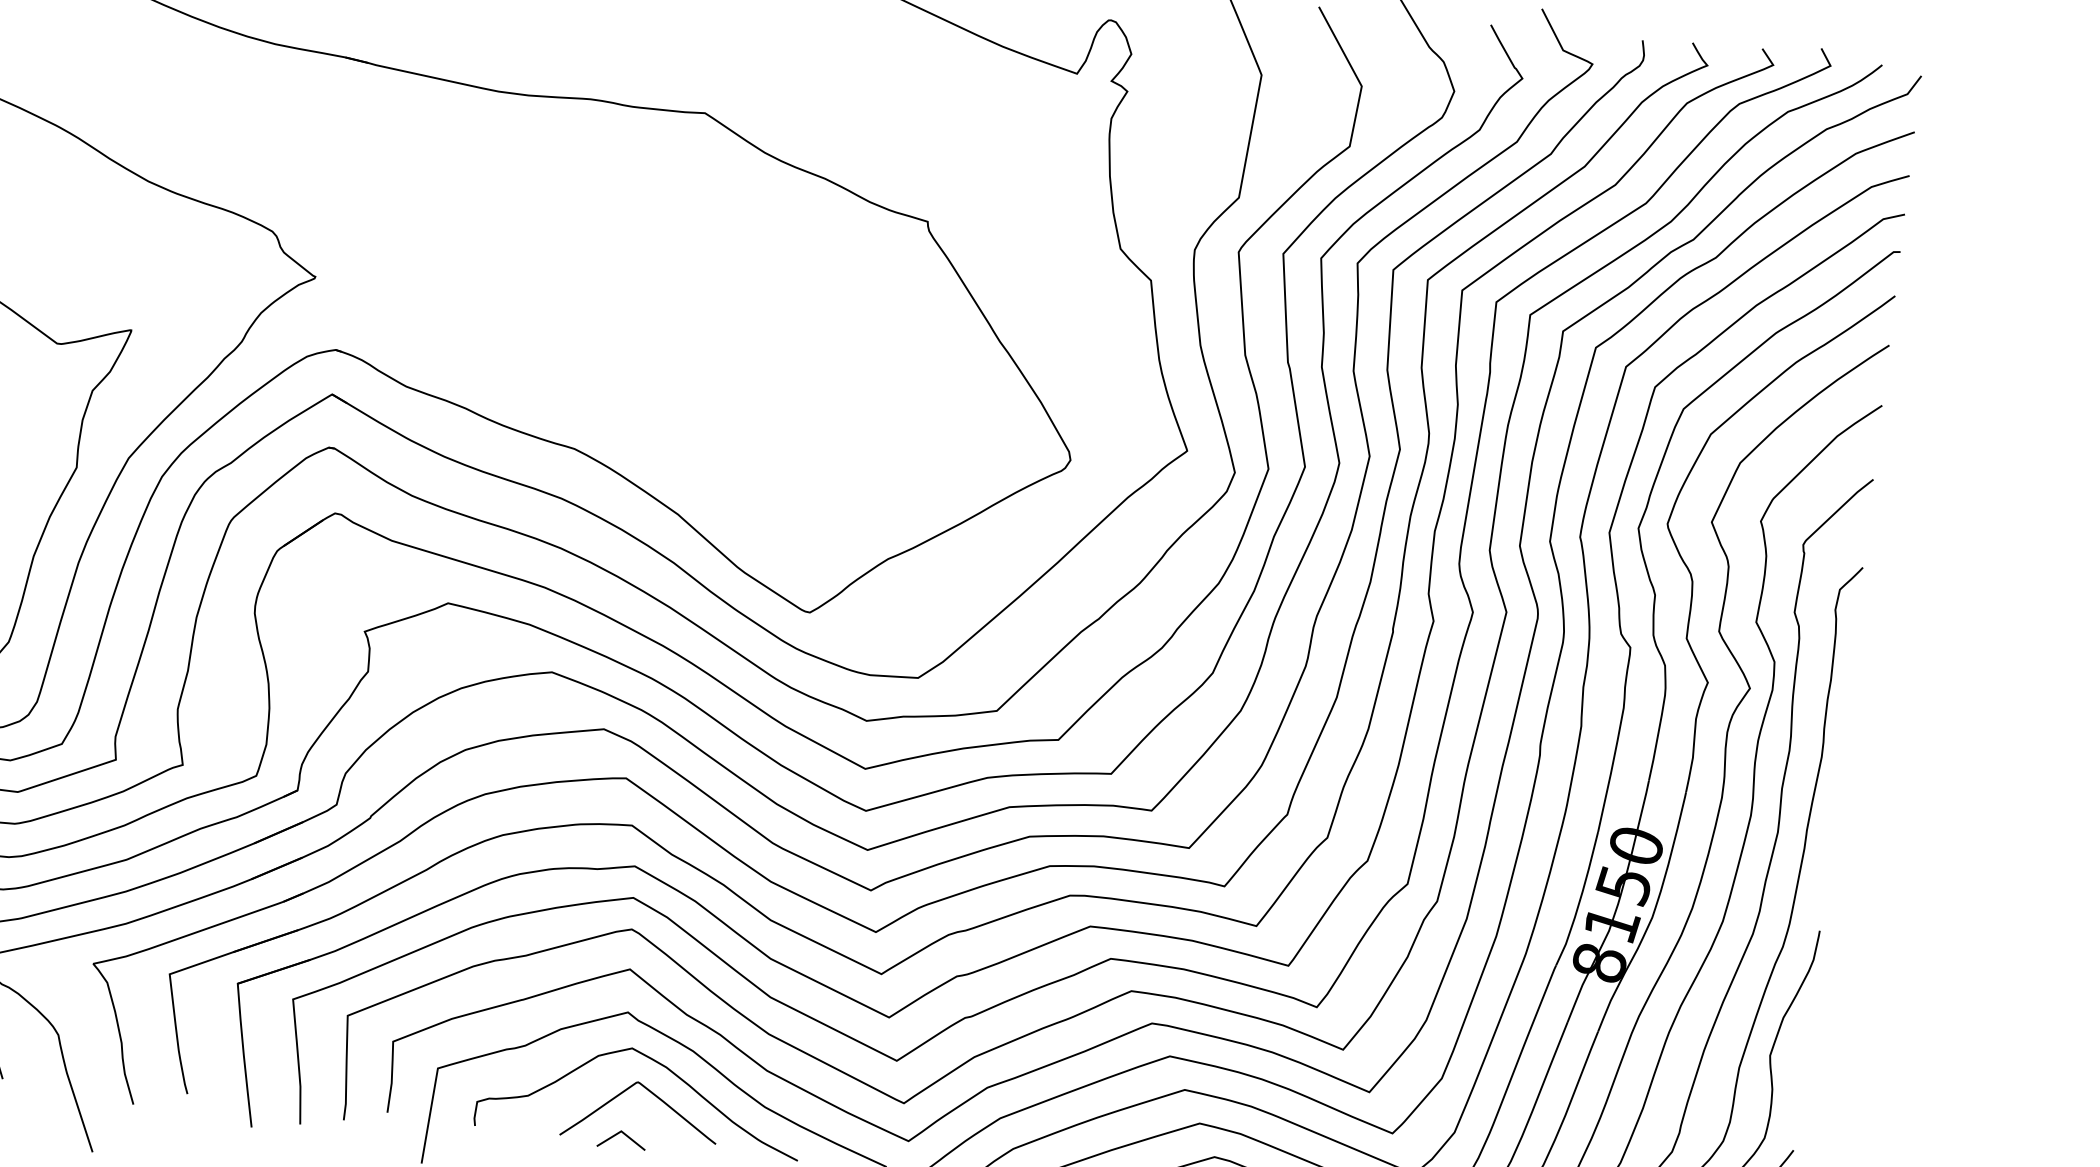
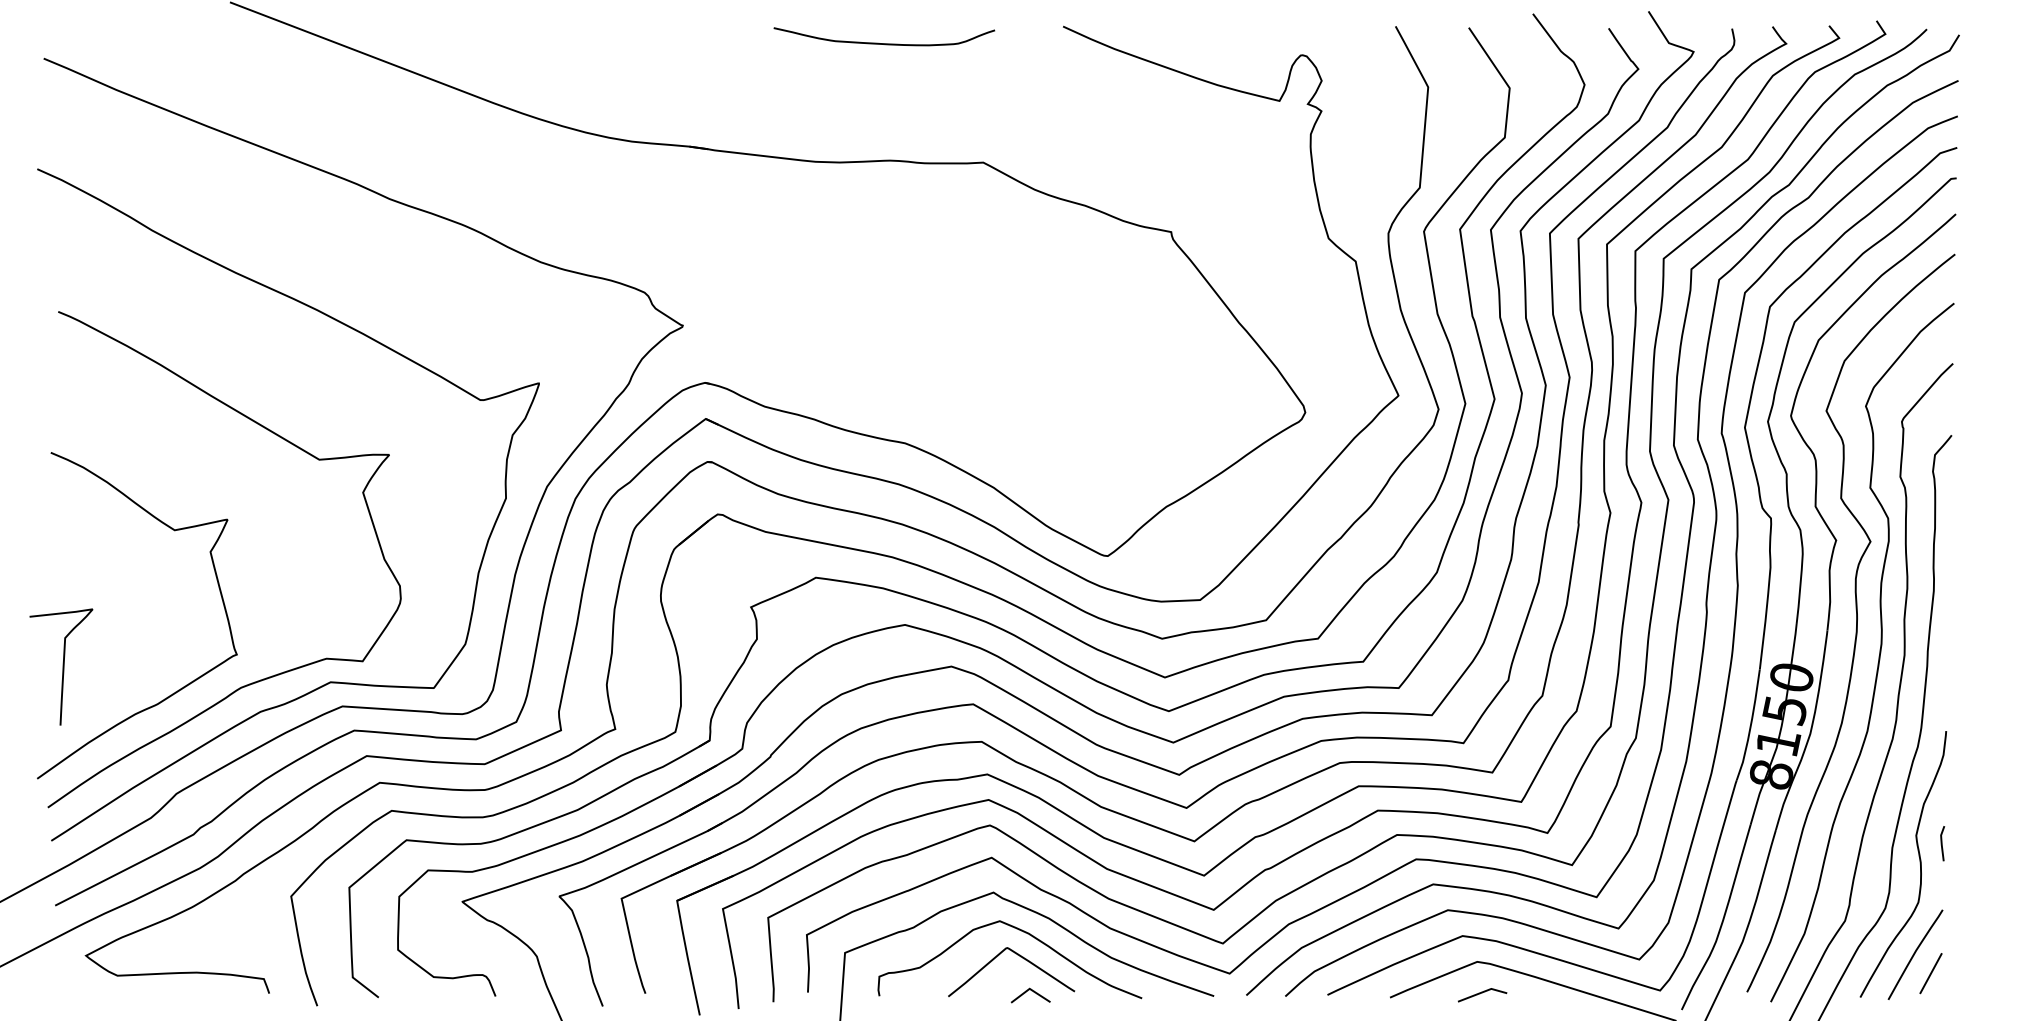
line: (1801, 1068) -> (1942, 843), added
line: (623, 1134) -> (1031, 991), moved

